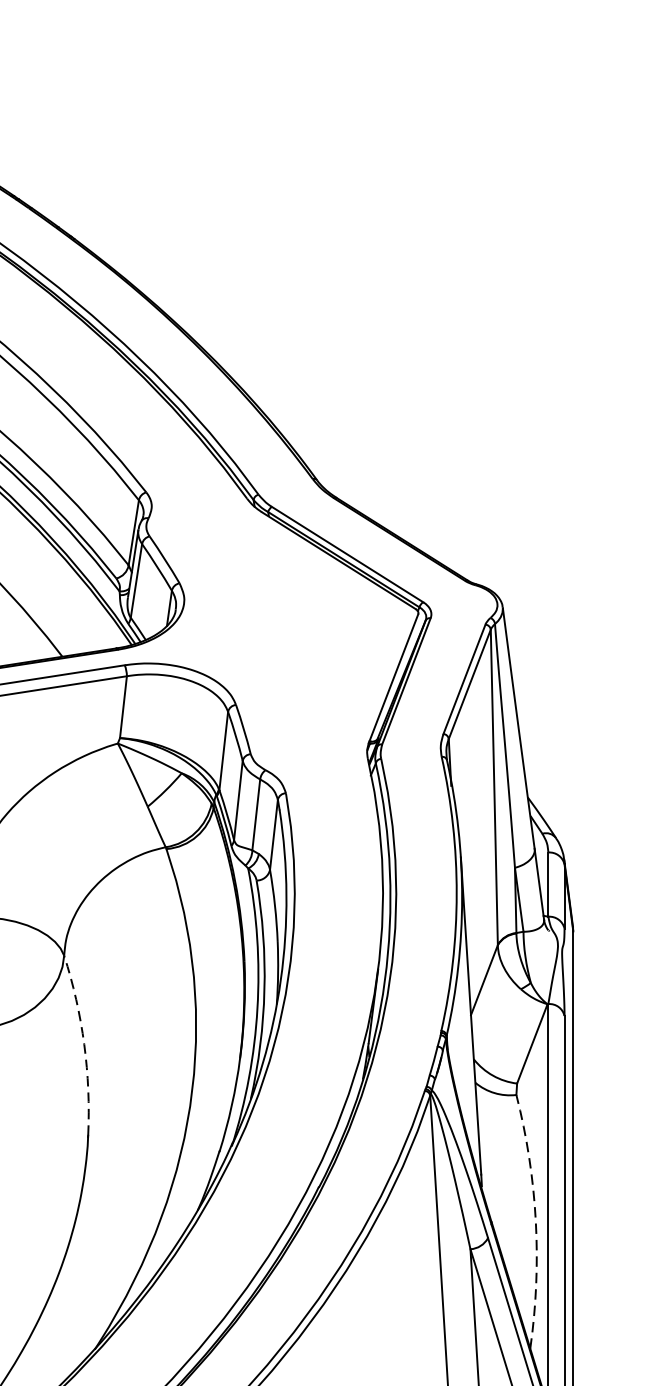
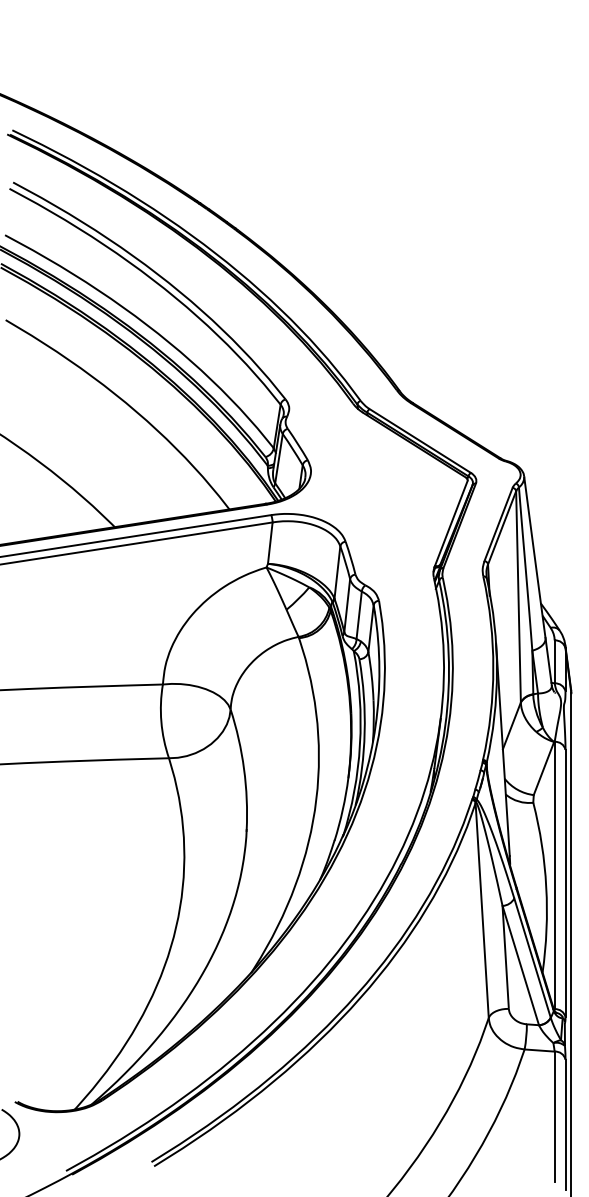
arc: (84, 1045) -> (244, 769), dashed -> solid
arc: (536, 1221) -> (546, 887), dashed -> solid

